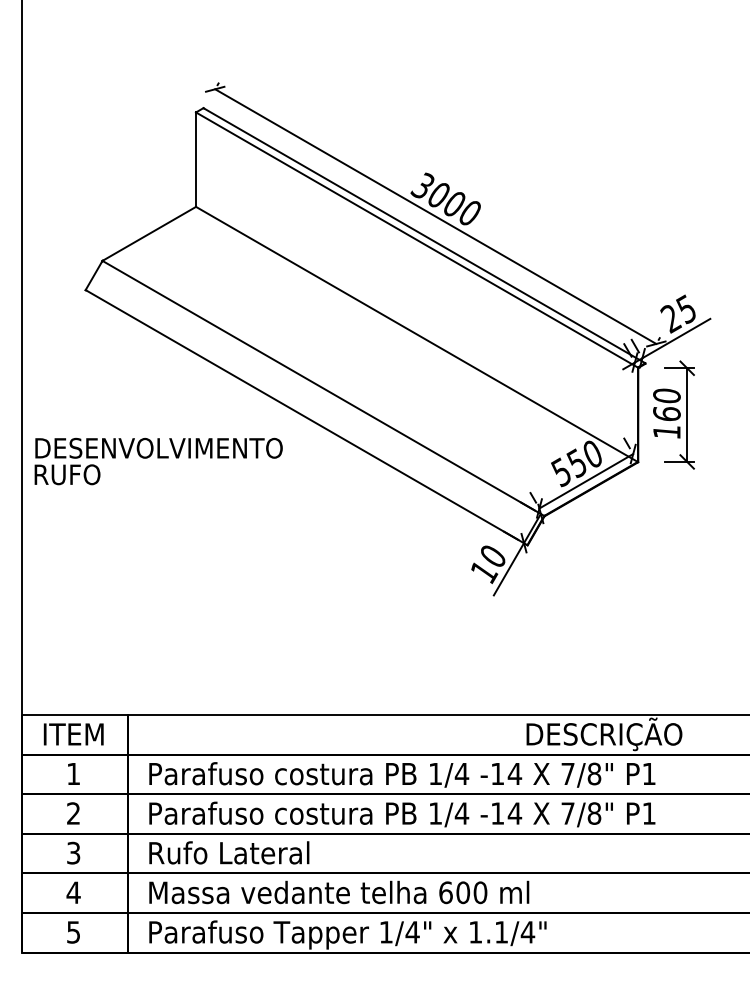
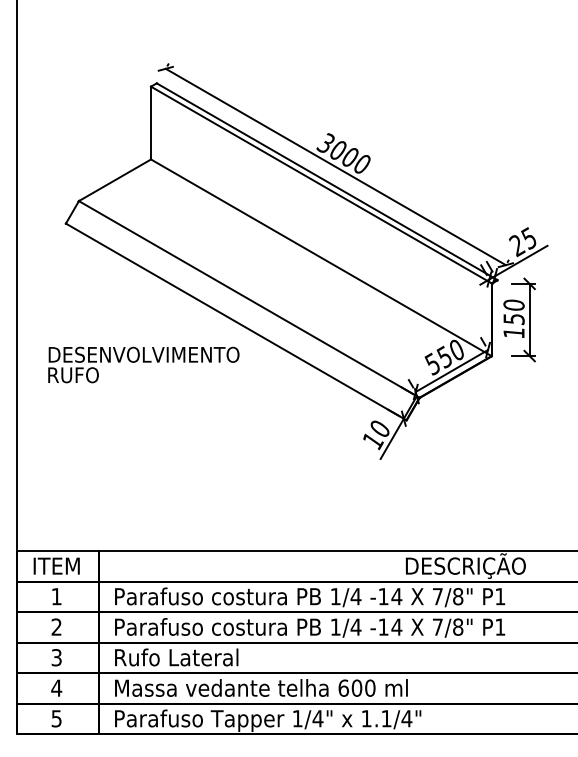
text: (666, 414) -> (513, 319), 160 -> 150
text: (158, 461) -> (143, 365), moved

